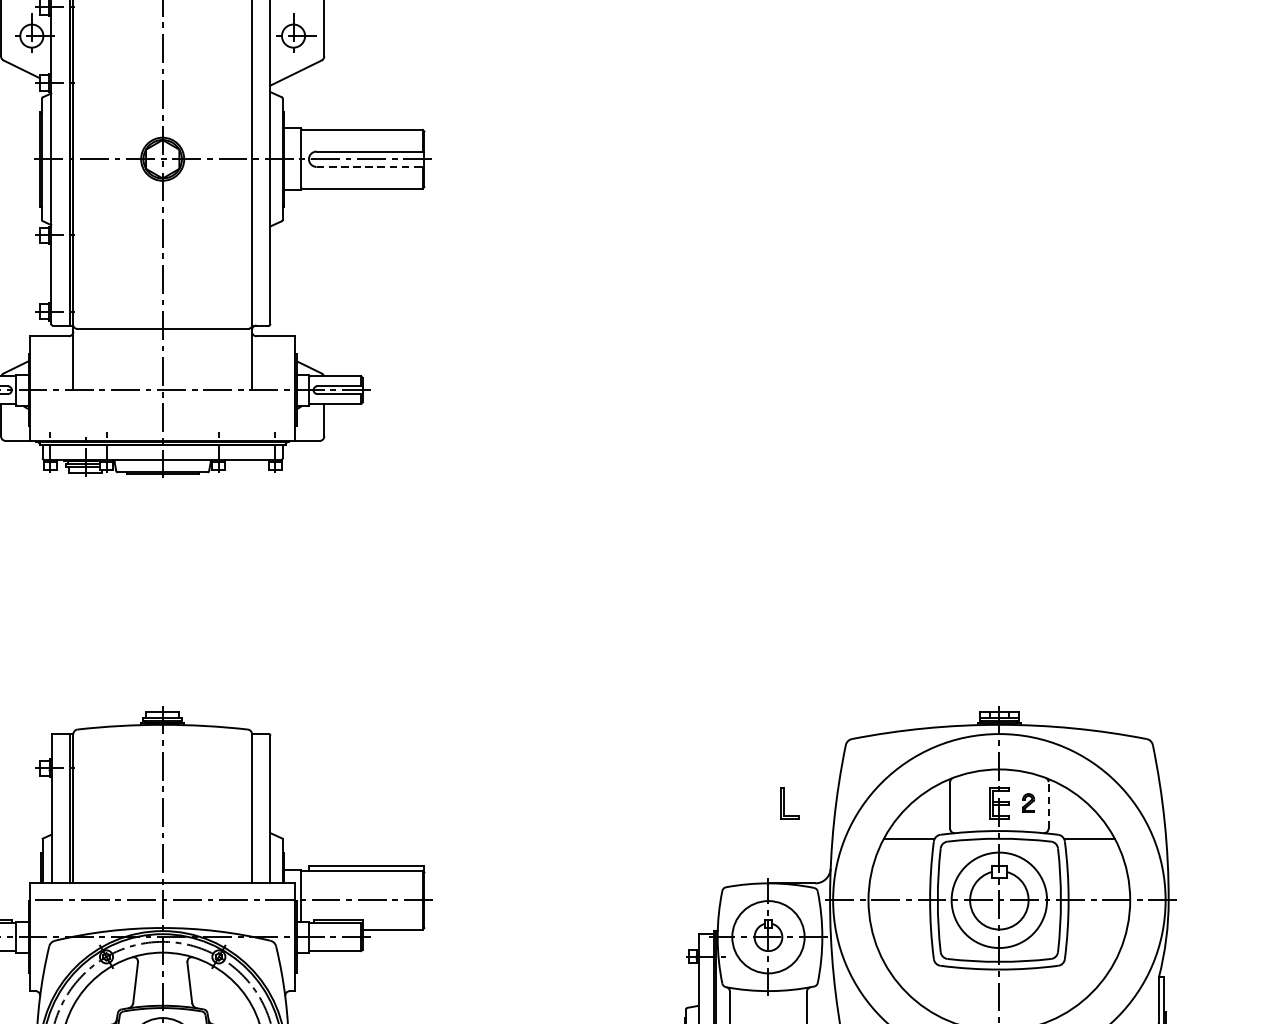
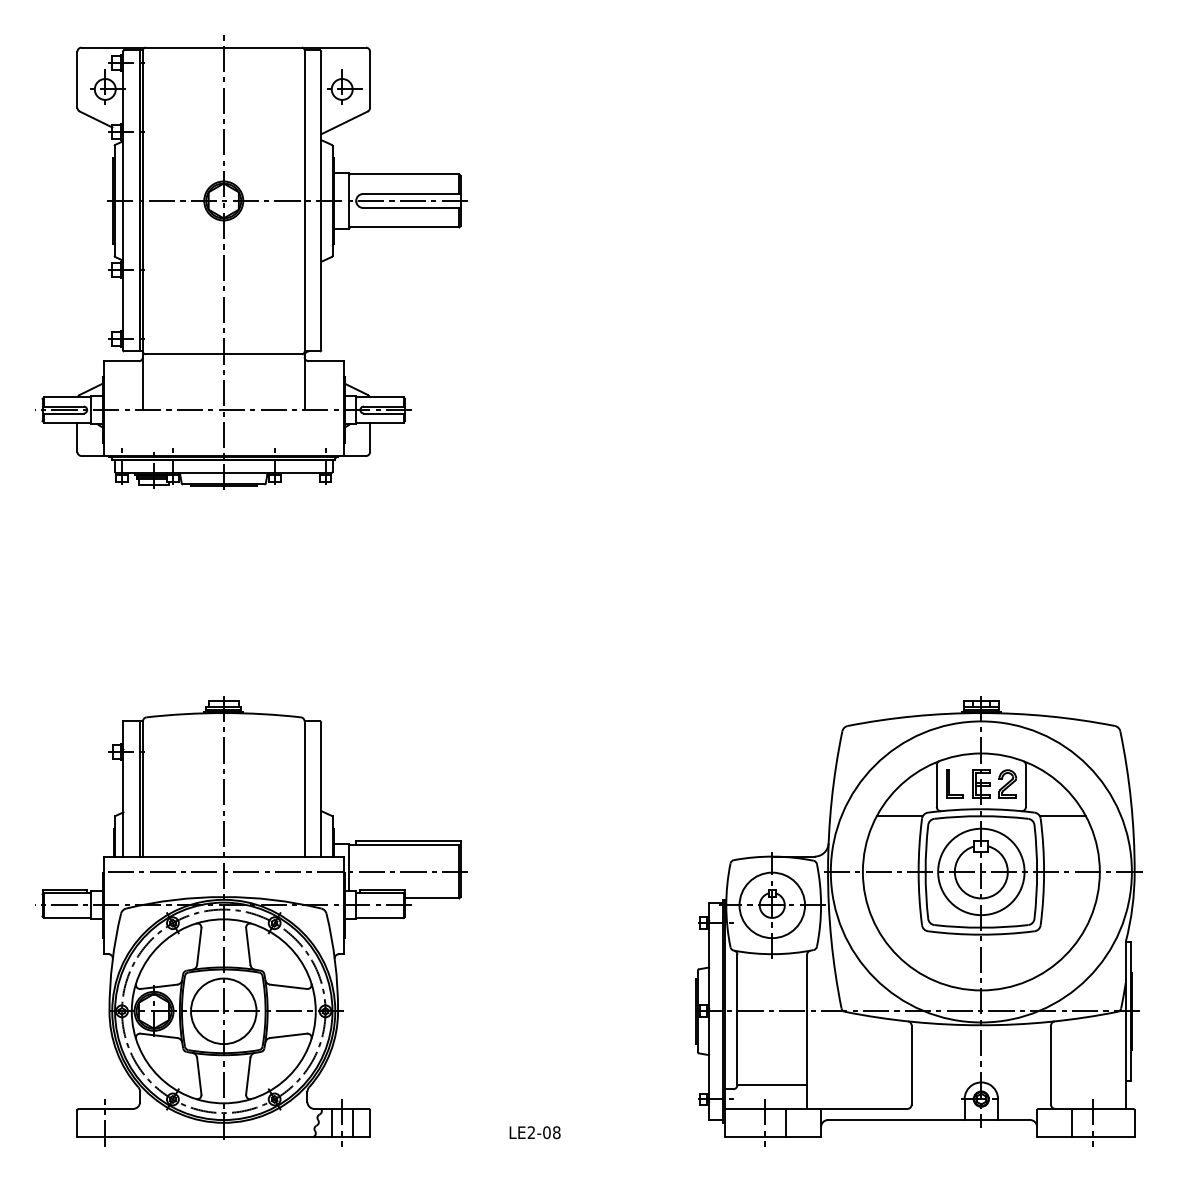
line: (370, 166) -> (411, 207), dashed -> solid
part: (789, 802) -> (954, 783), moved
part: (1028, 802) -> (1007, 783), size x1.67
line: (1048, 805) -> (1025, 786), dashed -> solid

